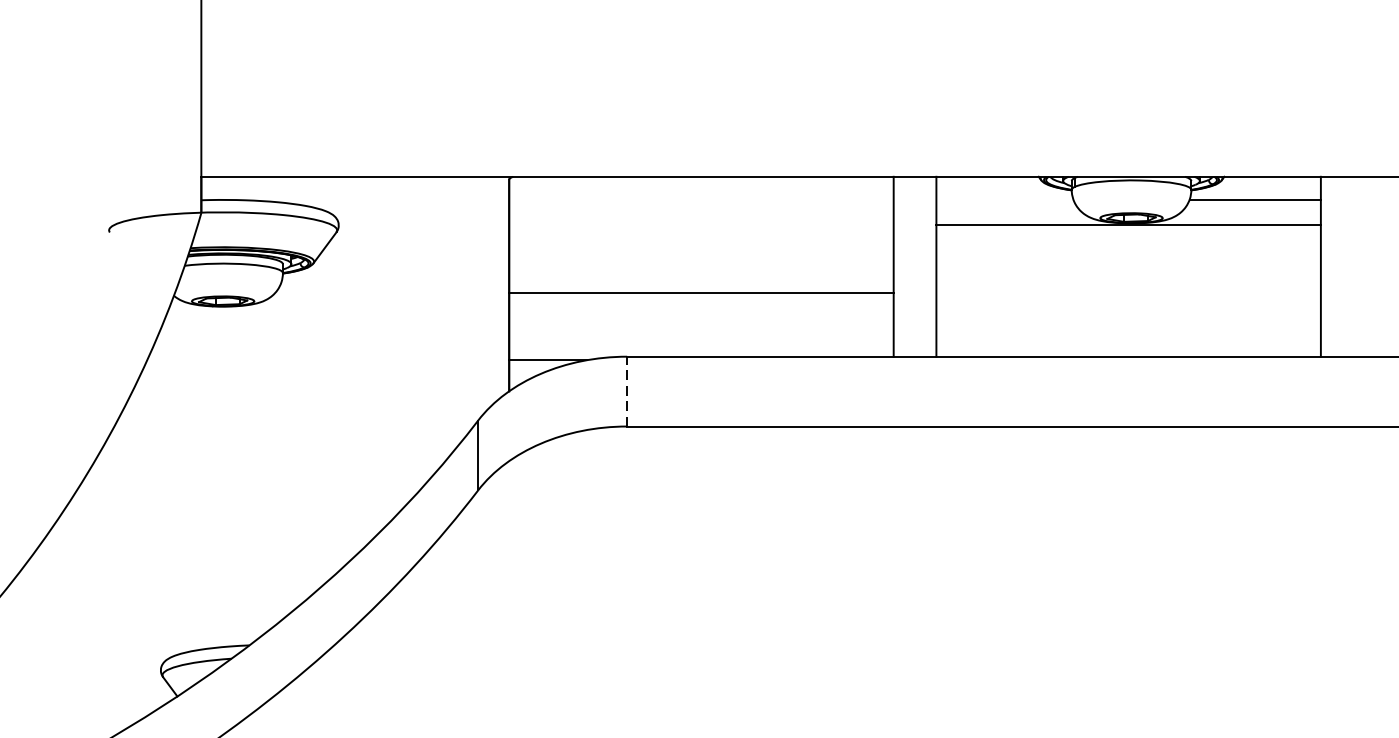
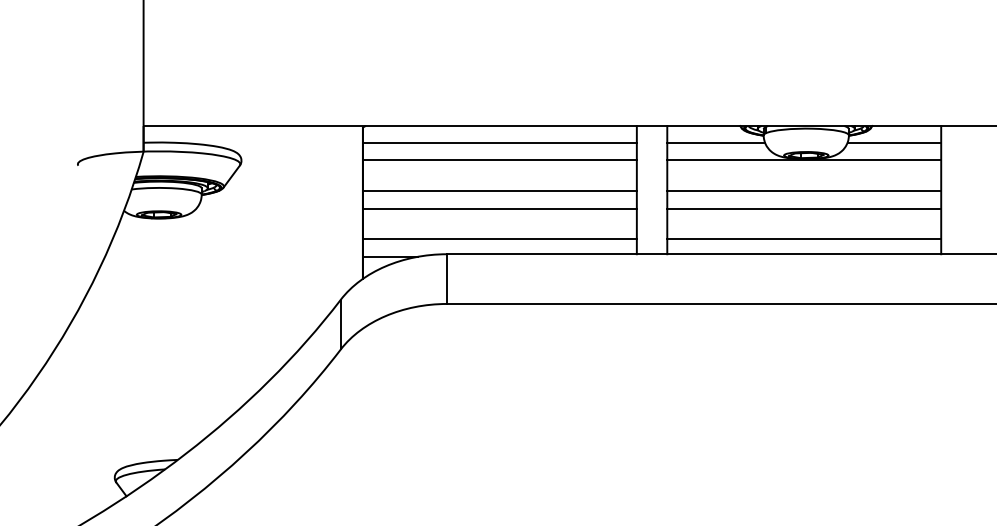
line: (700, 199) -> (499, 142), added
line: (1005, 199) -> (716, 142), added
line: (700, 225) -> (499, 160), added
line: (700, 267) -> (499, 190), added
line: (1129, 267) -> (804, 190), added
line: (1129, 292) -> (804, 208), added
line: (700, 336) -> (499, 239), added
line: (1129, 336) -> (804, 239), added
line: (626, 392) -> (446, 279), dashed -> solid

